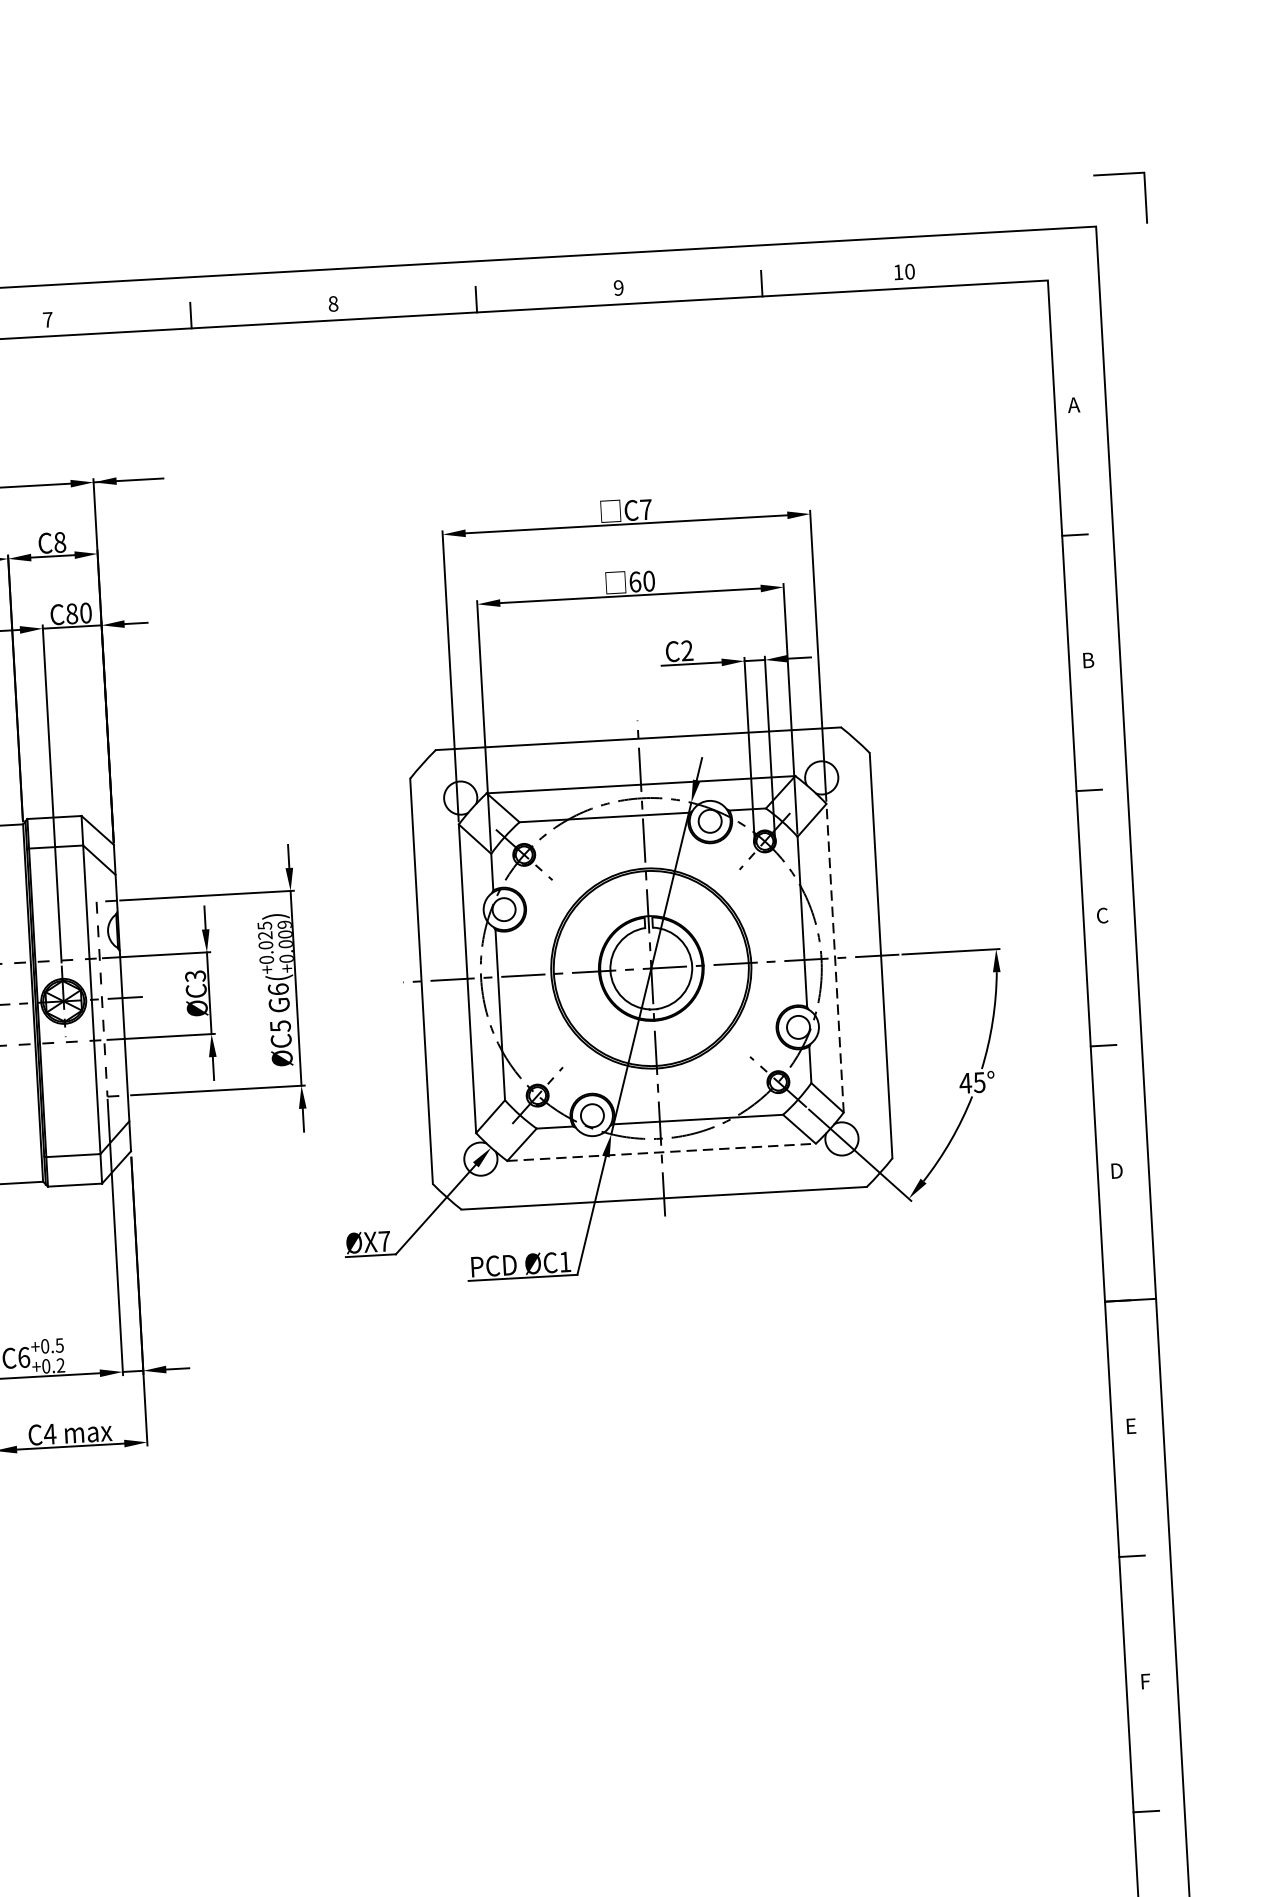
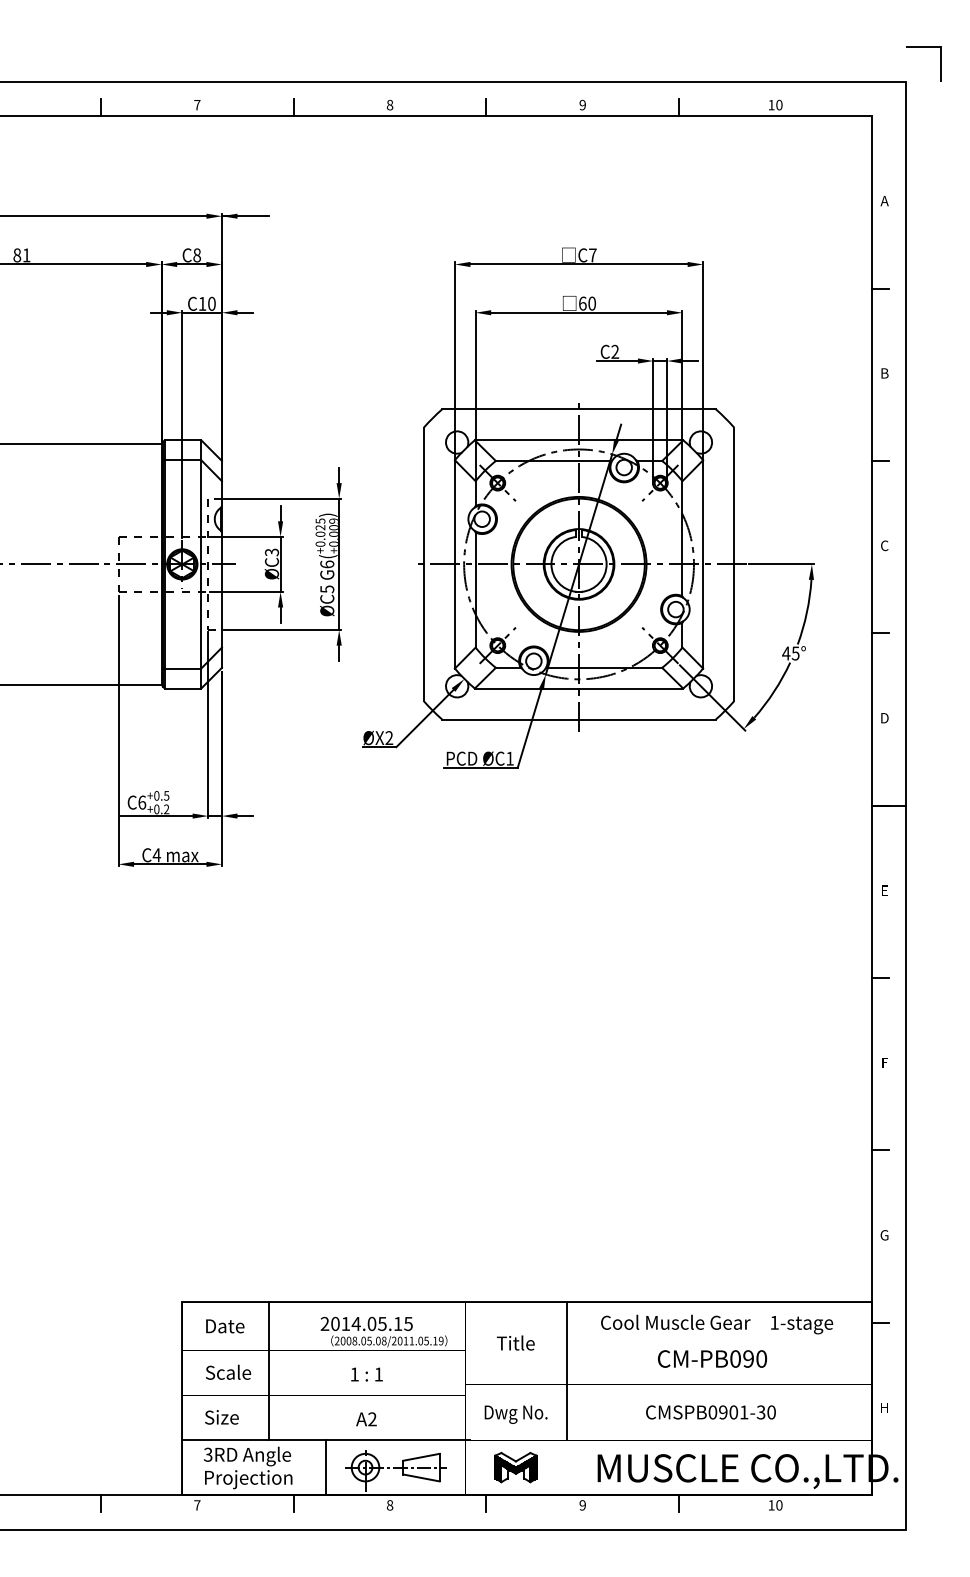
text: (72, 613) -> (202, 303), C80 -> C10
line: (835, 956) -> (703, 563), dashed -> solid
line: (662, 1152) -> (579, 688), dashed -> solid
text: (384, 1240) -> (389, 737), ØX7 -> ØX2

